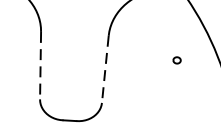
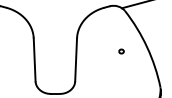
line: (40, 65) -> (34, 59), dashed -> solid
line: (105, 68) -> (76, 59), dashed -> solid

